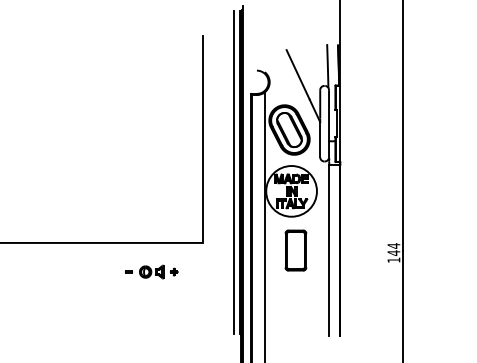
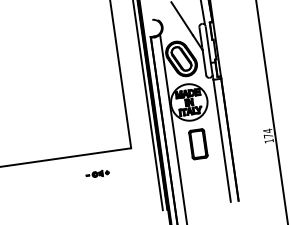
text: (393, 252) -> (268, 135), 144 -> 174
part: (151, 271) -> (97, 173), size x0.6

